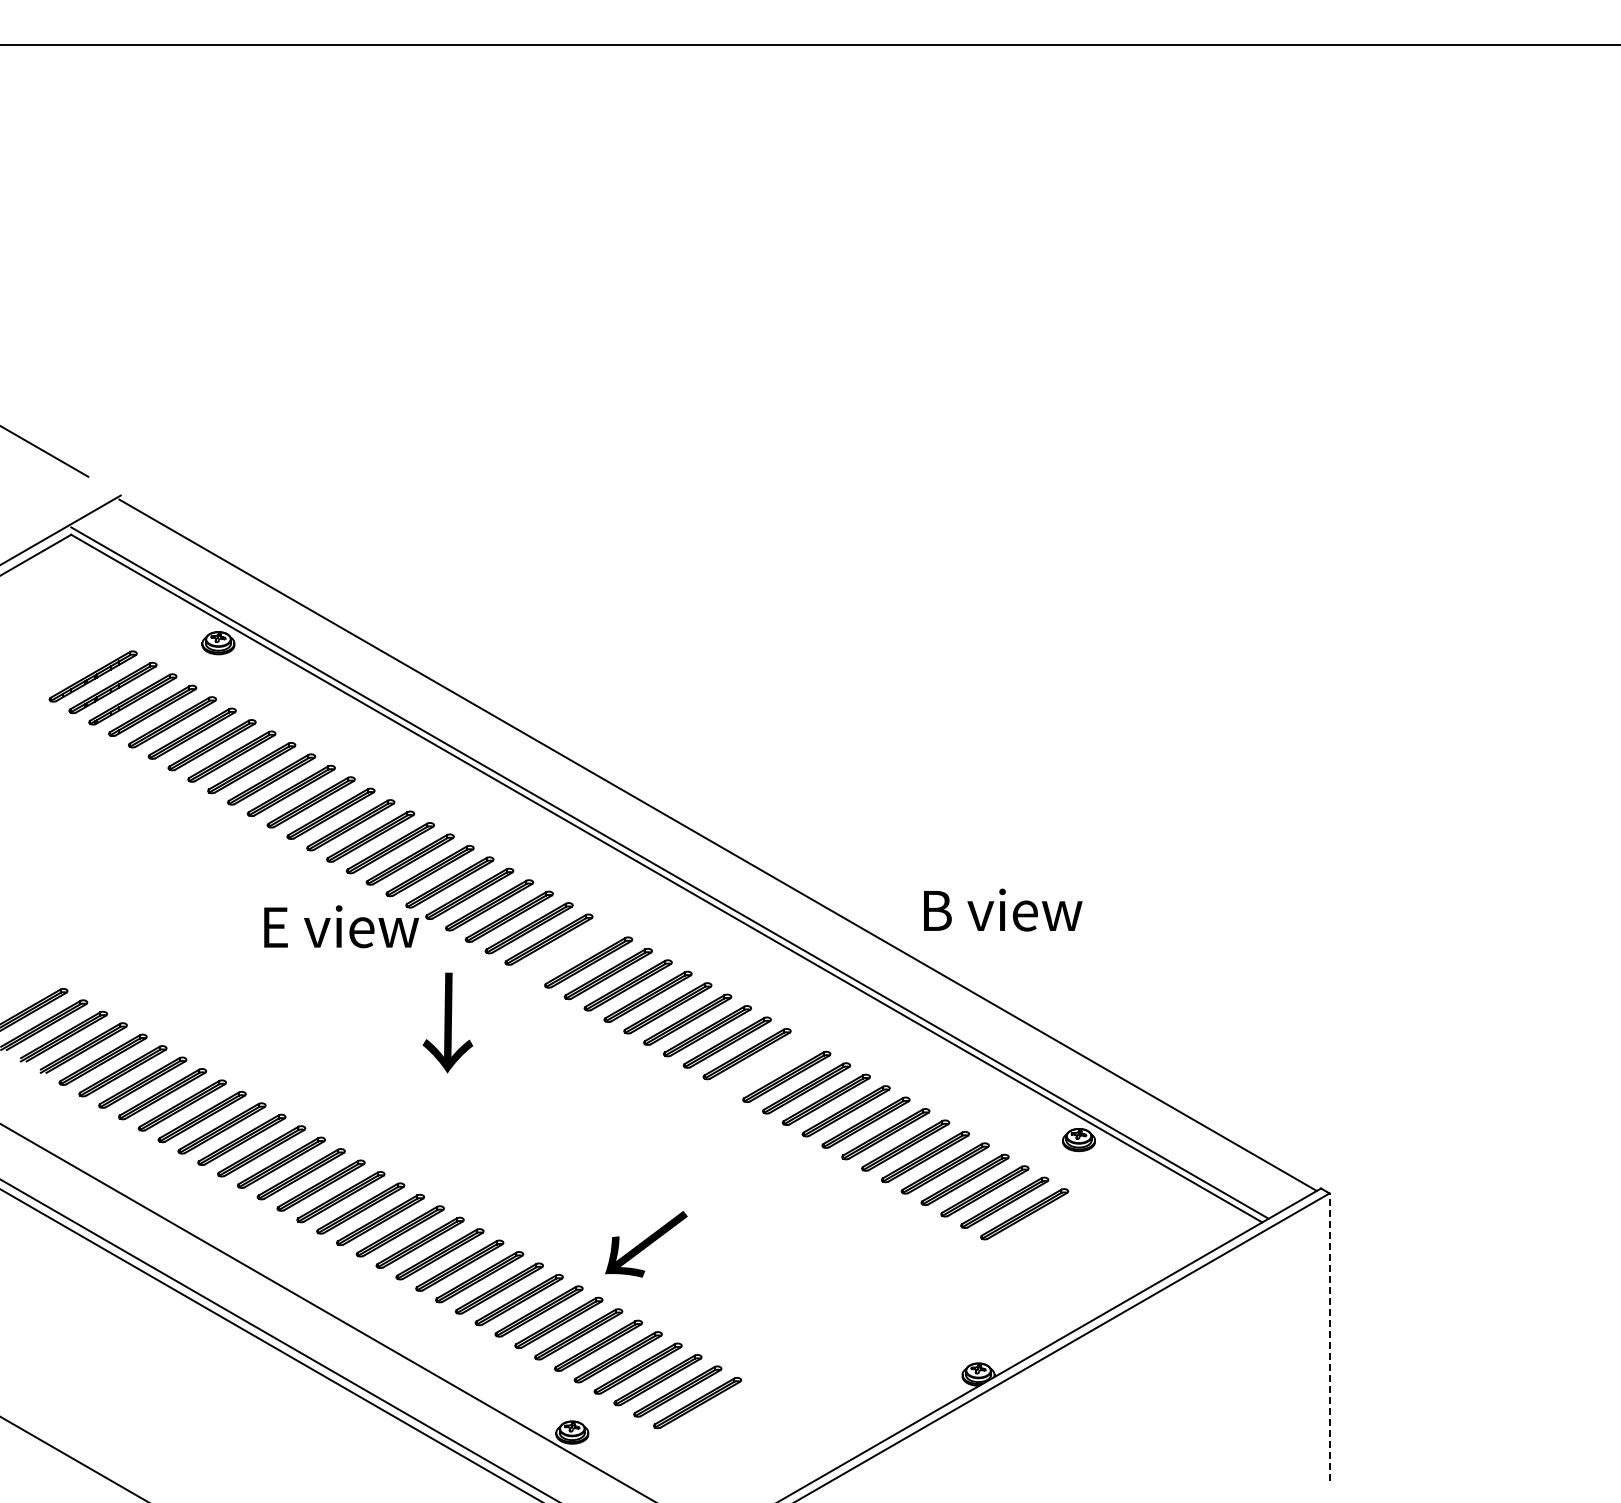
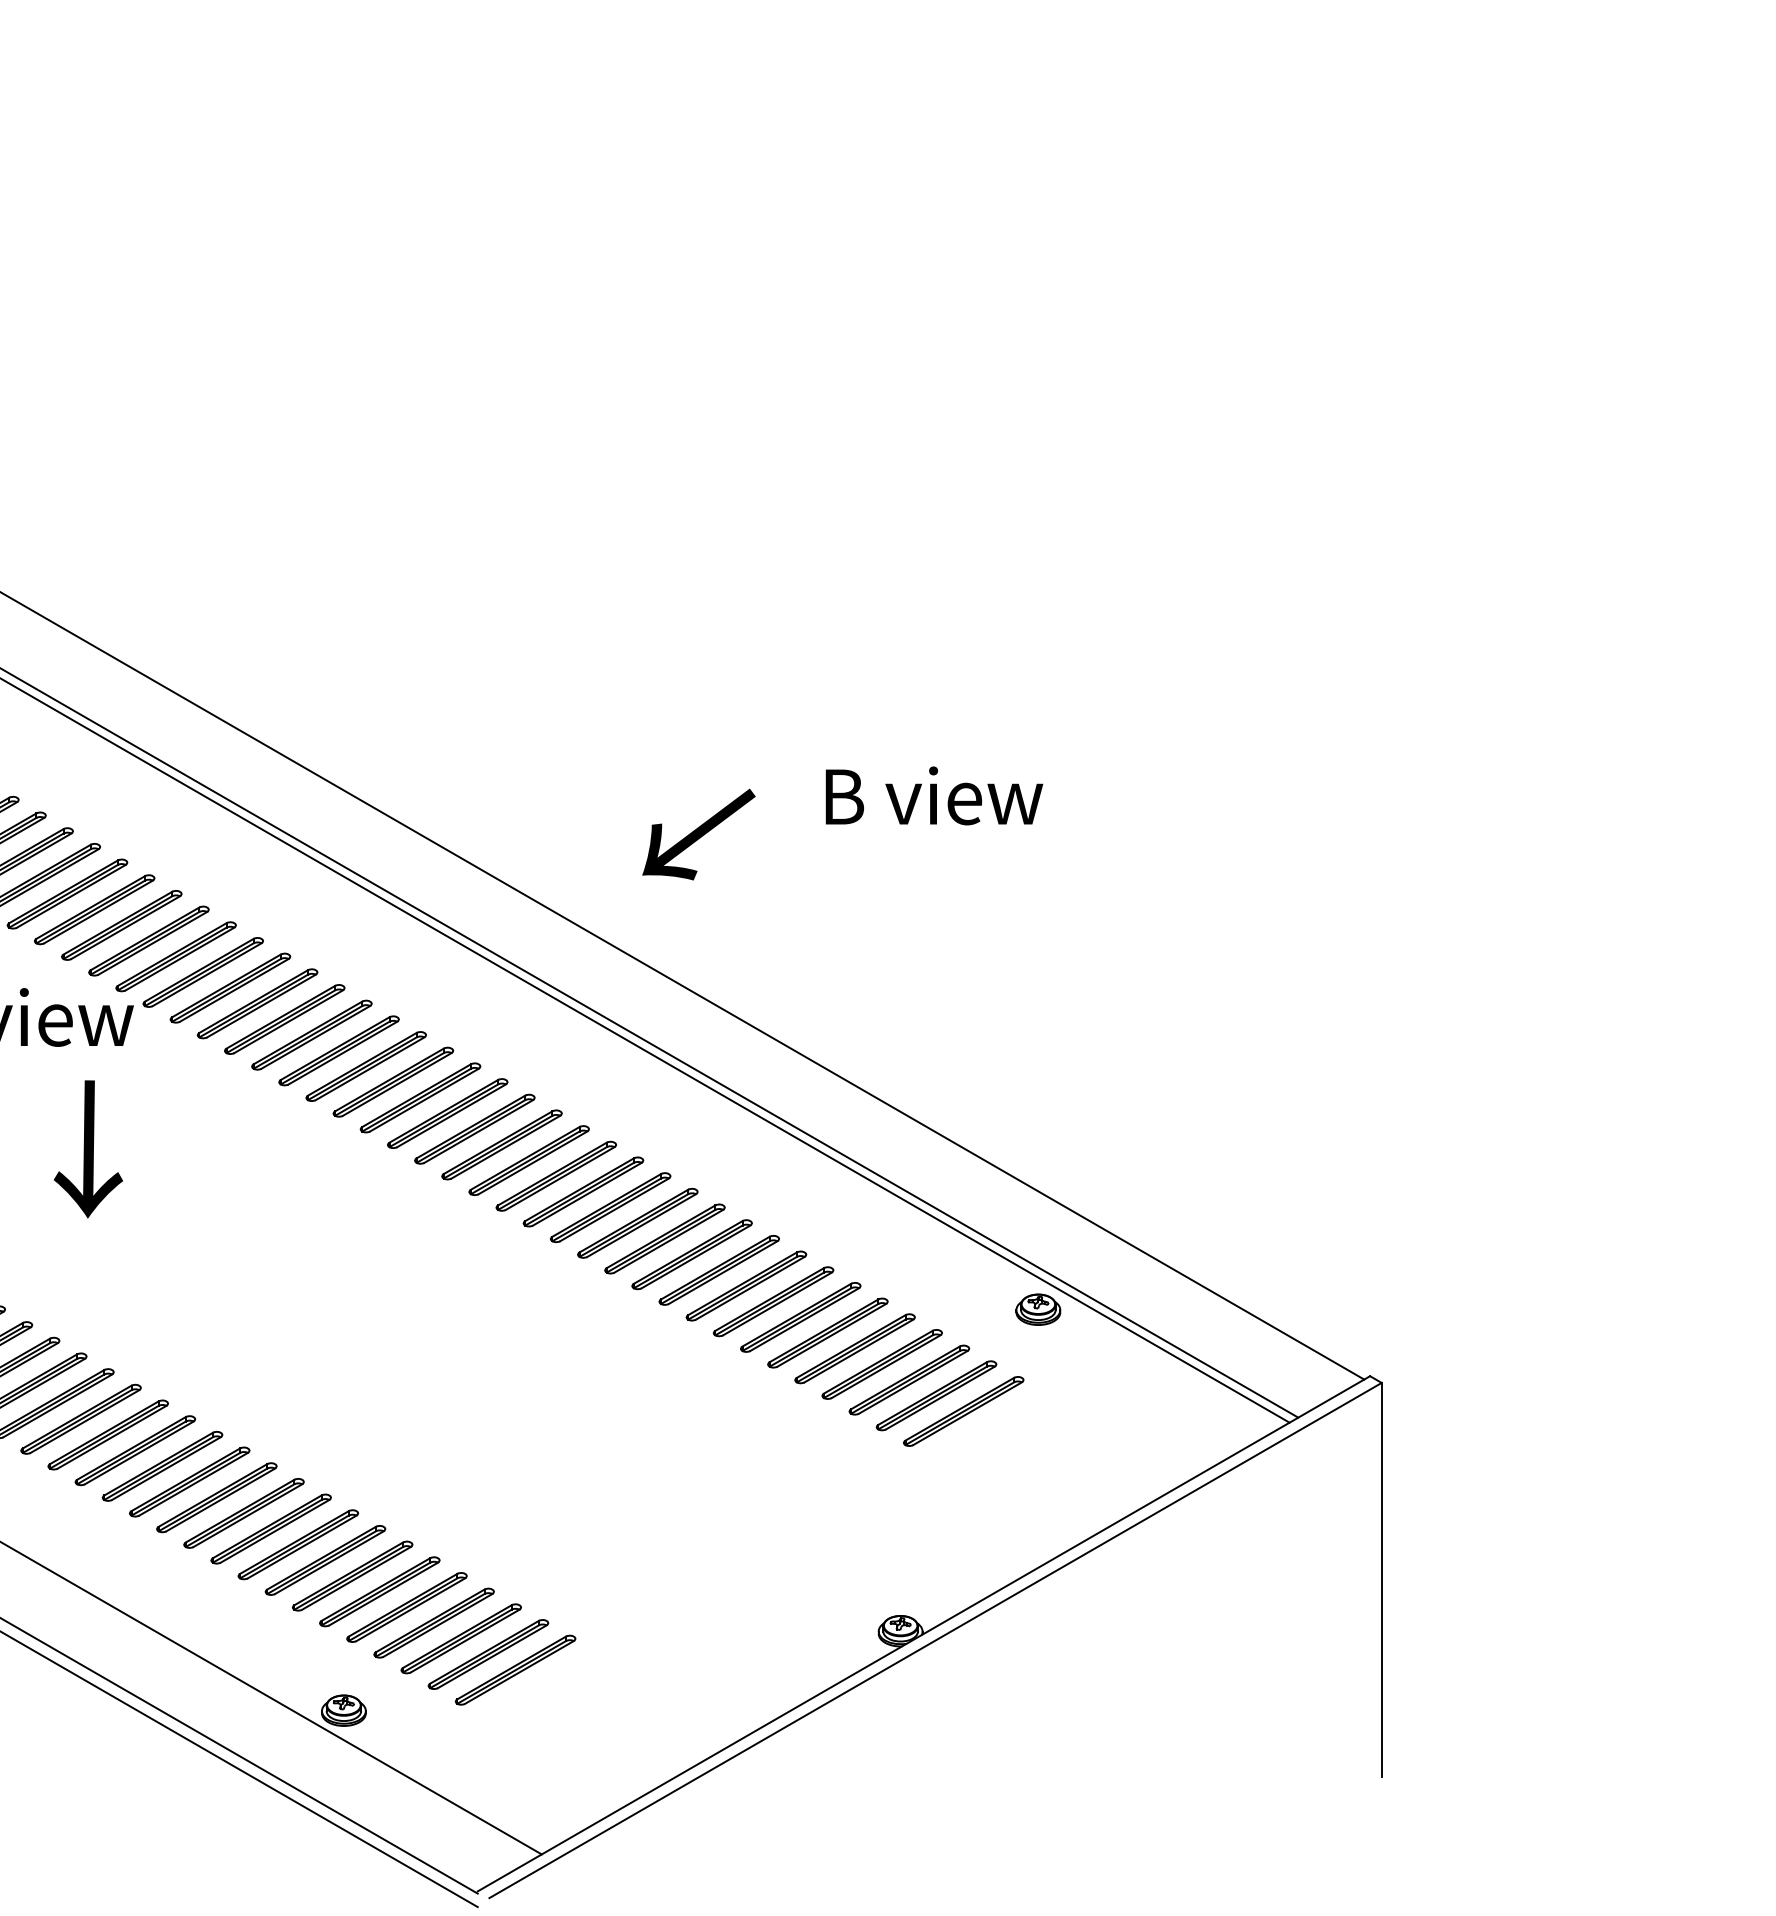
text: (1003, 909) -> (934, 795), moved
part: (568, 951) -> (338, 1051), added
text: (447, 1022) -> (87, 1148), moved
part: (766, 1065) -> (610, 1207), added
text: (646, 1244) -> (699, 834), moved
line: (1329, 1337) -> (1381, 1580), dashed -> solid

